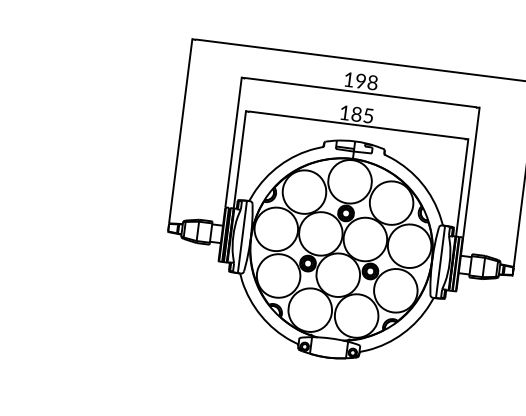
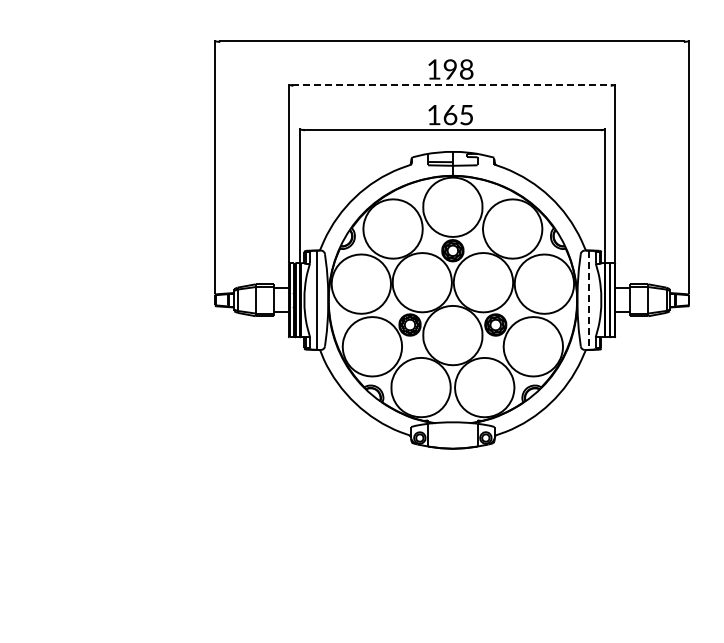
line: (361, 92) -> (452, 84), solid -> dashed
text: (356, 113) -> (450, 114), 185 -> 165
line: (440, 262) -> (588, 300), solid -> dashed

